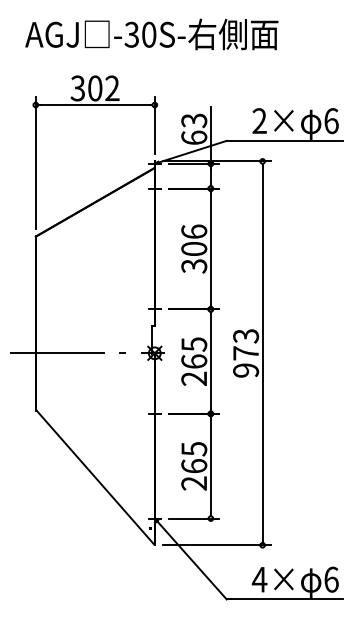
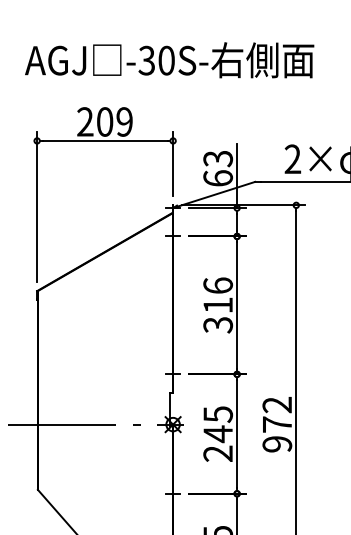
text: (94, 88) -> (104, 122), 302 -> 209
text: (194, 248) -> (218, 304), 306 -> 316
text: (246, 336) -> (277, 405), 973 -> 972
text: (194, 361) -> (218, 433), 265 -> 245

